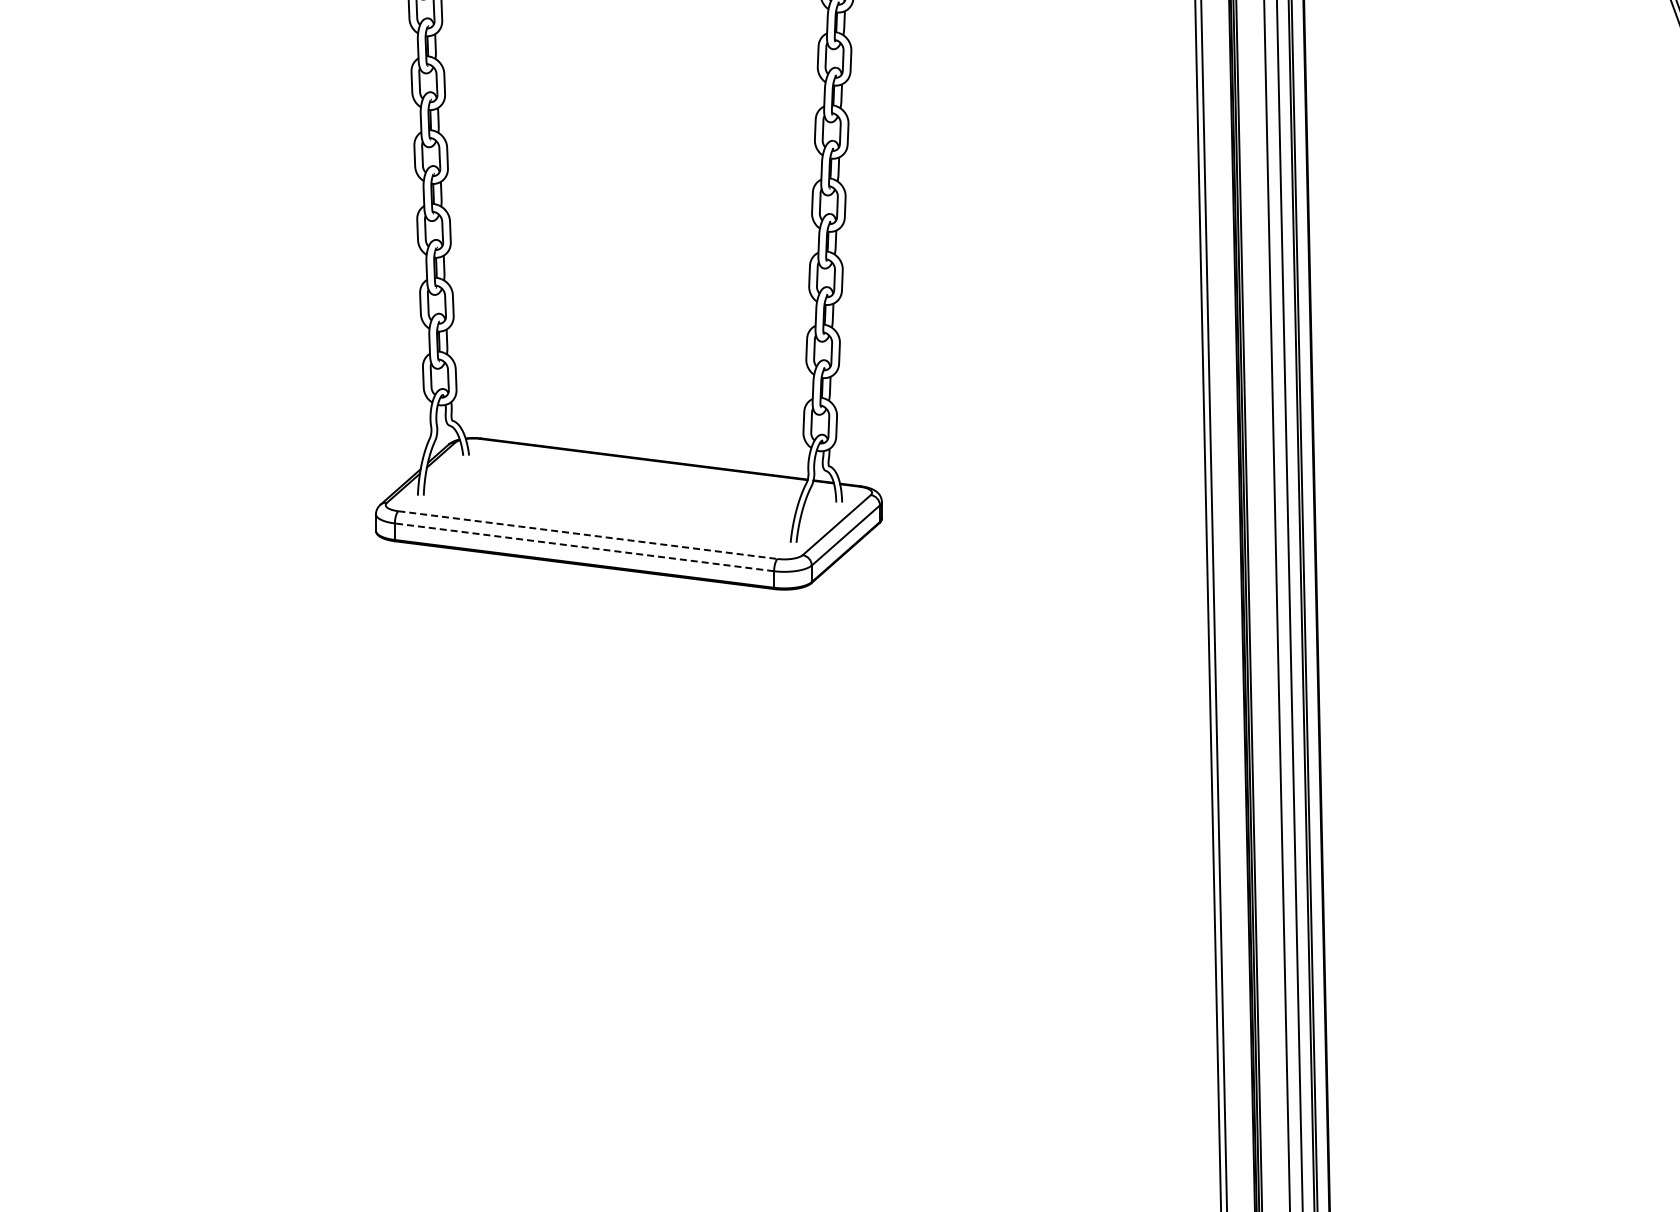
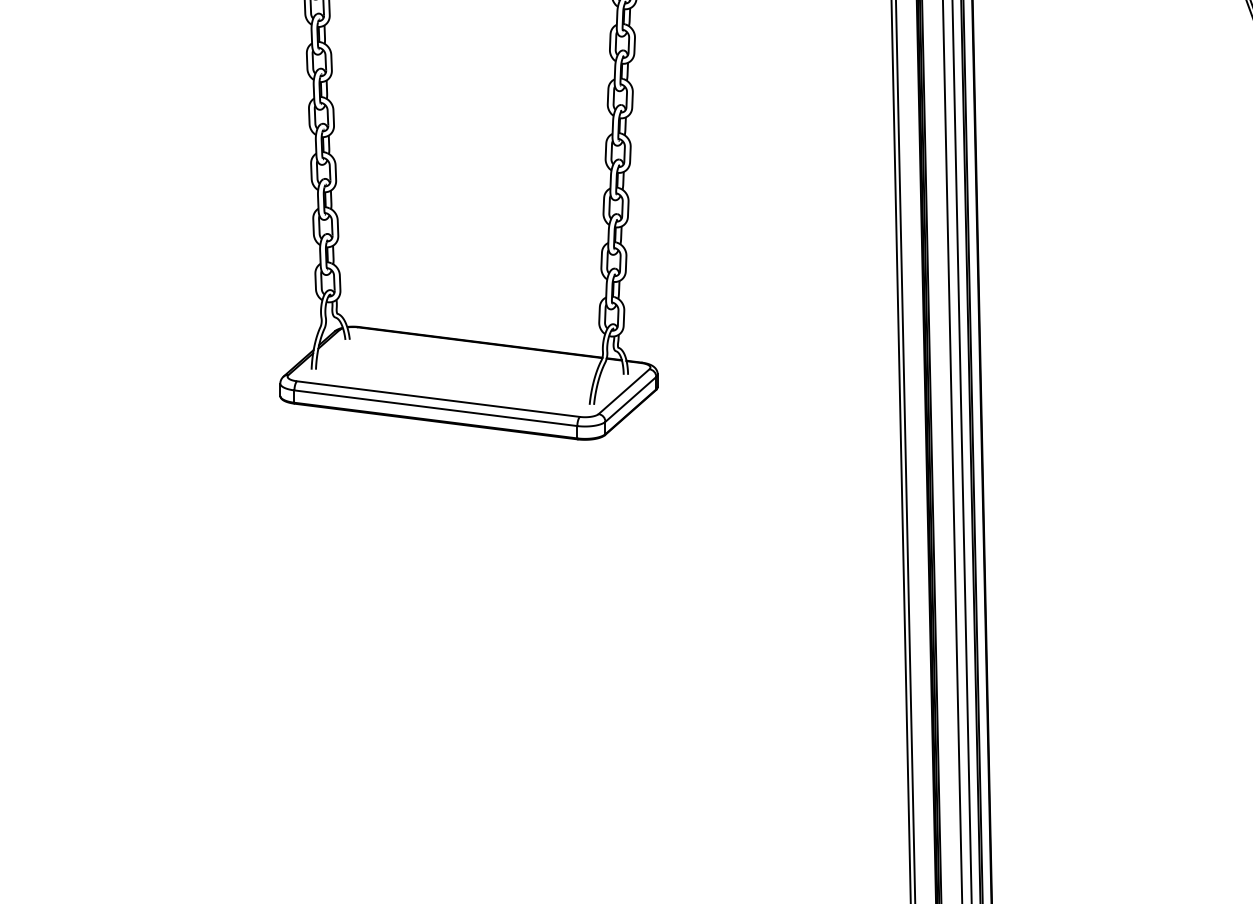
line: (588, 535) -> (438, 399), dashed -> solid
line: (584, 547) -> (435, 408), dashed -> solid

